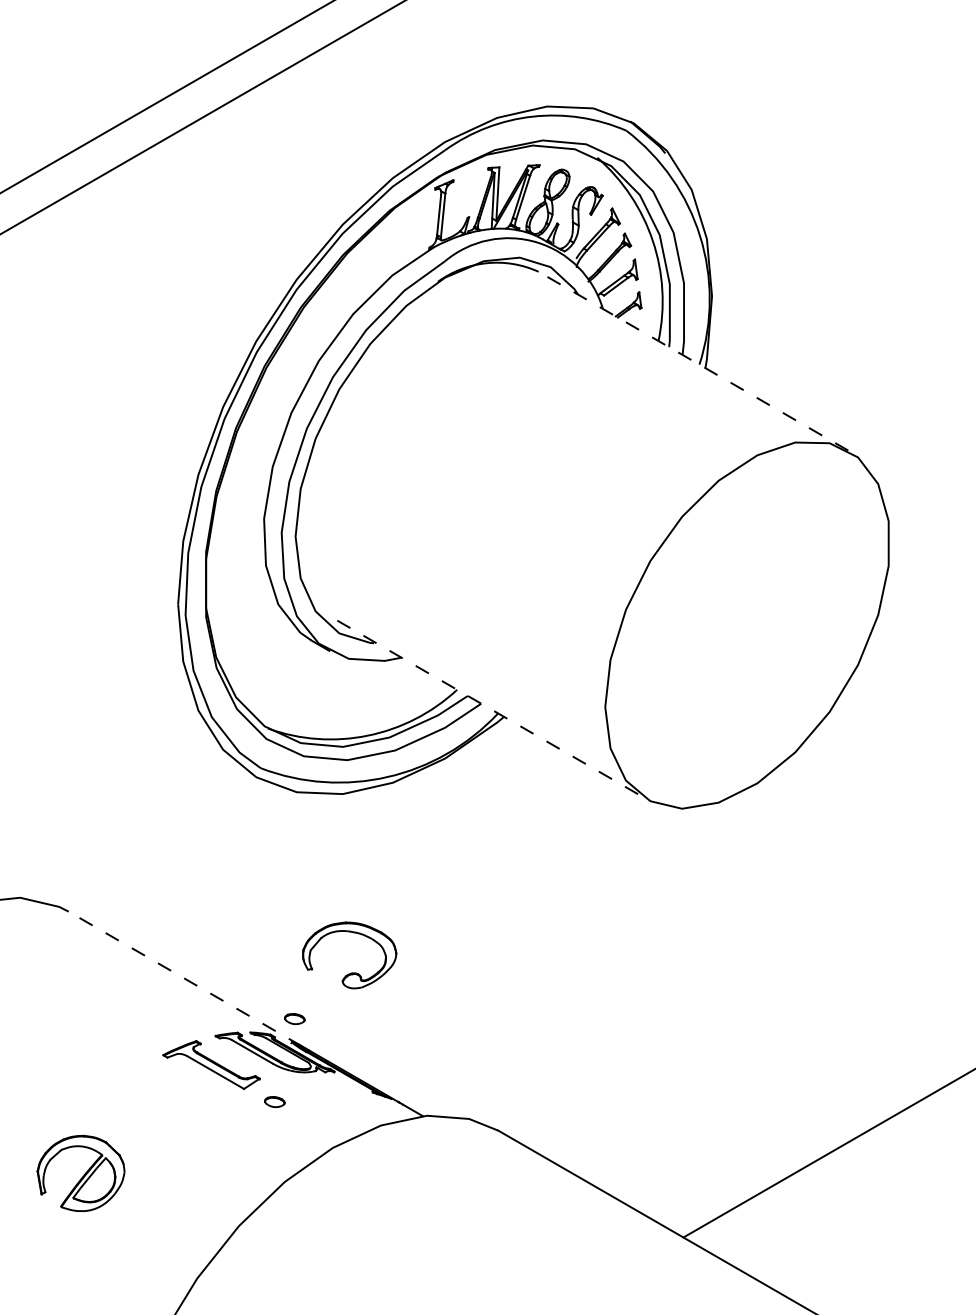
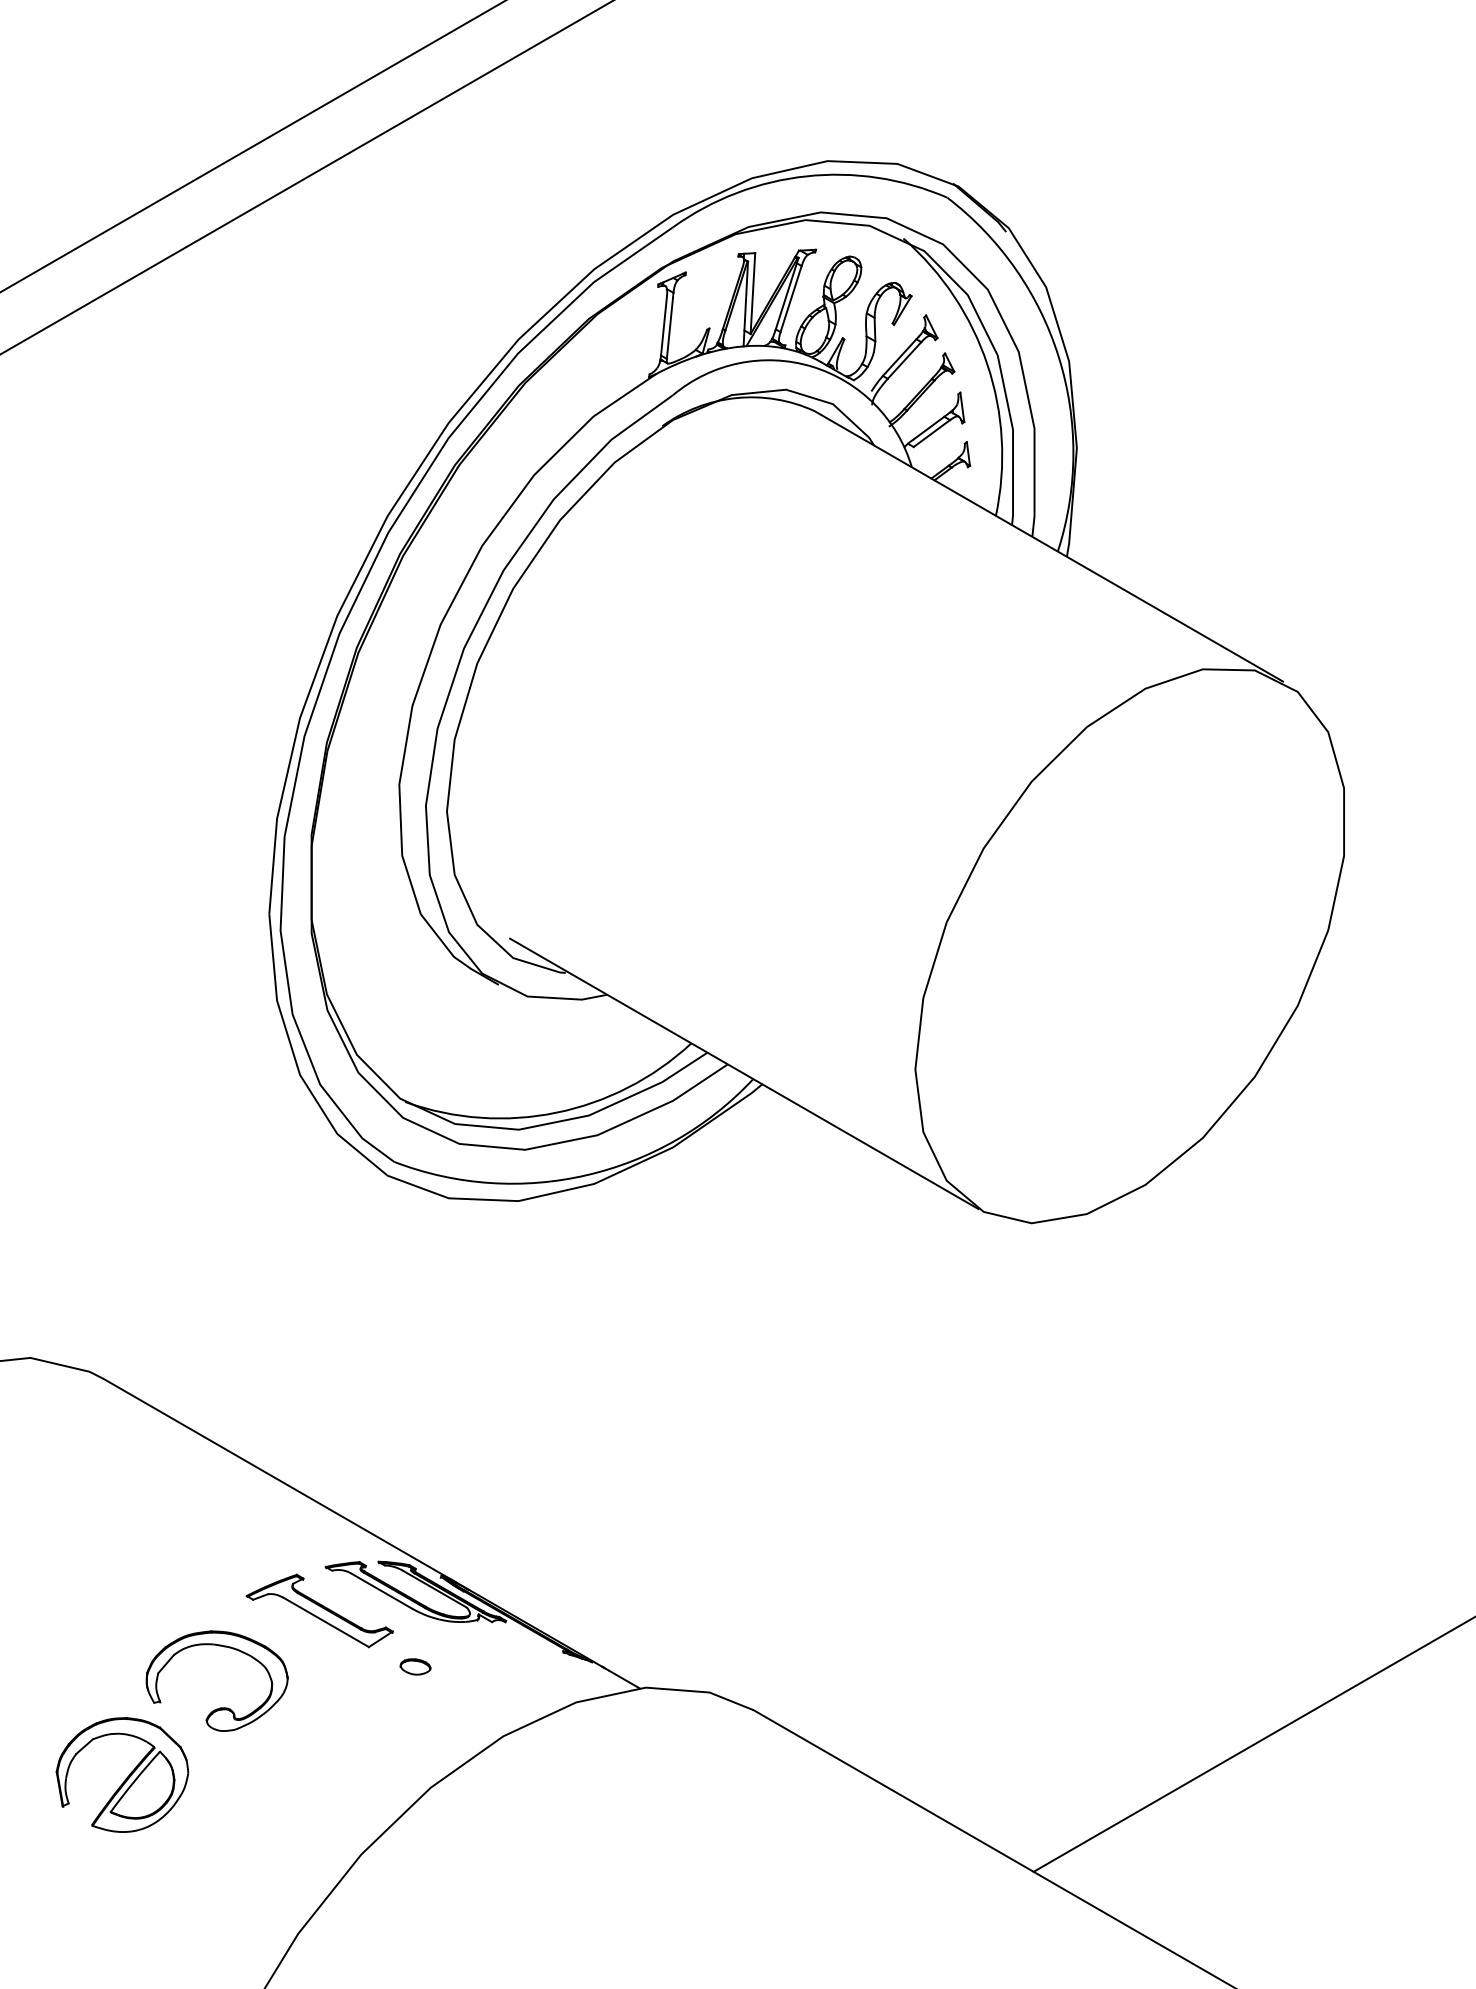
line: (693, 361) -> (1048, 546), dashed -> solid
line: (492, 709) -> (744, 1073), dashed -> solid
part: (351, 972) -> (219, 1706), moved
line: (185, 979) -> (280, 1481), dashed -> solid
part: (294, 1019) -> (445, 1542), removed

